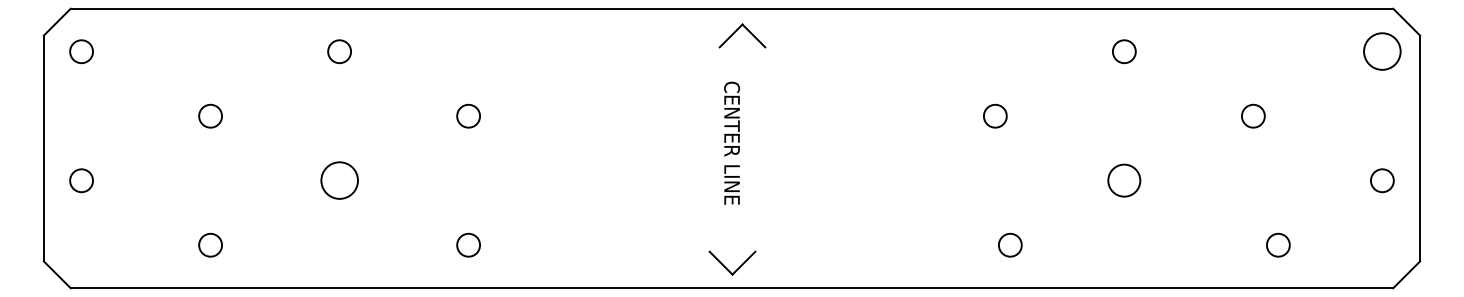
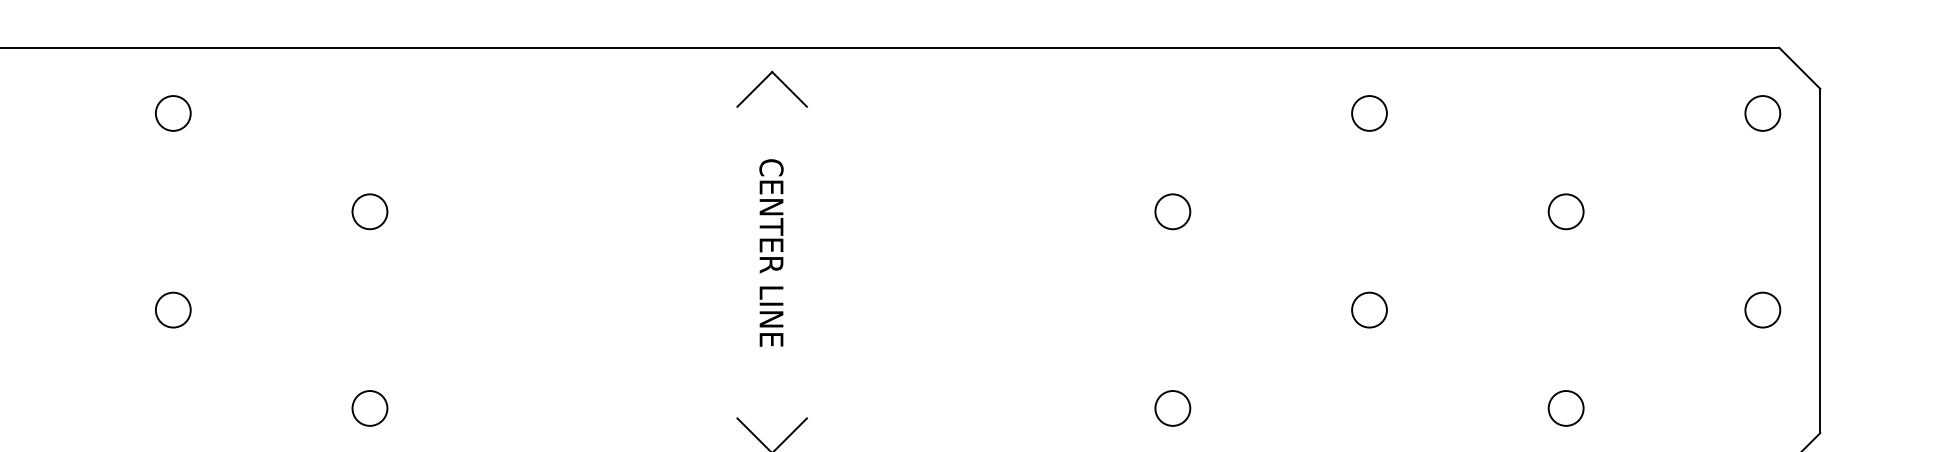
part: (737, 30) -> (764, 81), moved
circle: (1382, 51) -> (1762, 113), size x0.62
circle: (339, 180) -> (173, 309), size x0.62
circle: (1124, 180) -> (1369, 309), size x0.71
circle: (1010, 244) -> (1173, 407), moved
circle: (1278, 244) -> (1566, 407), moved

